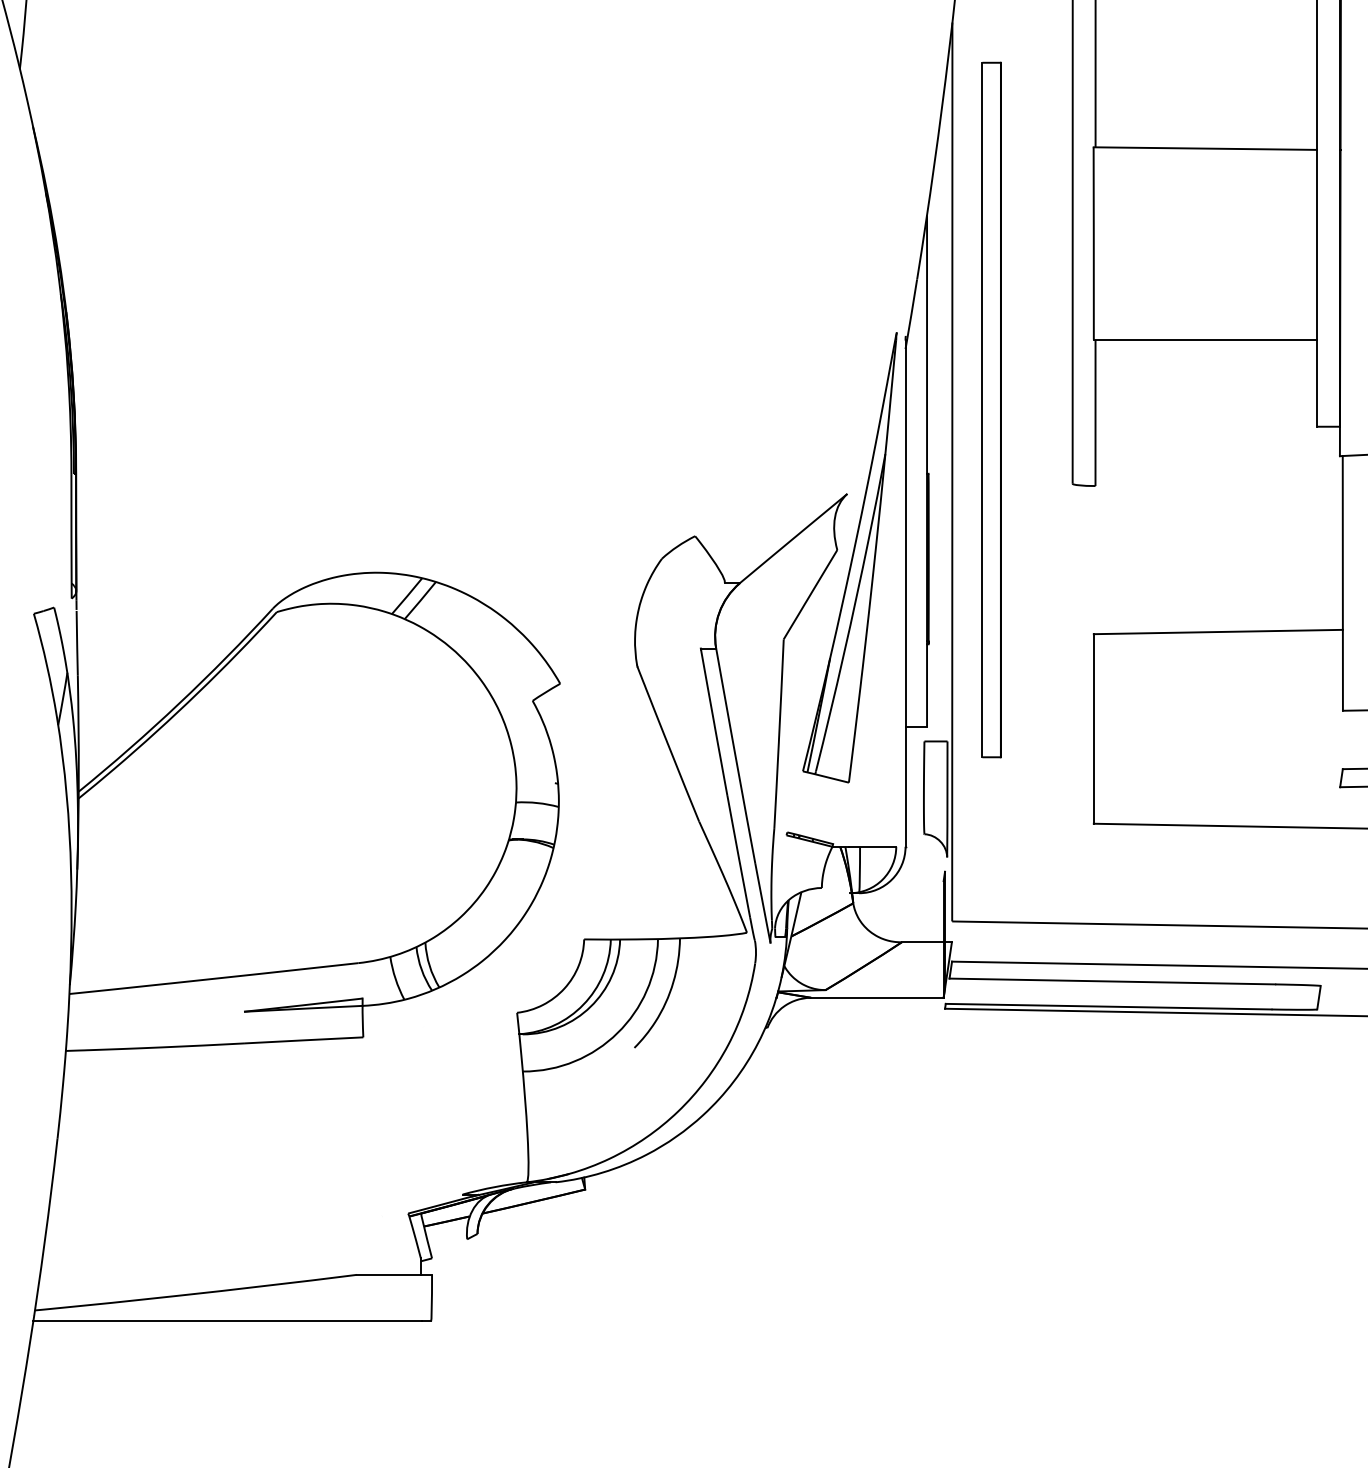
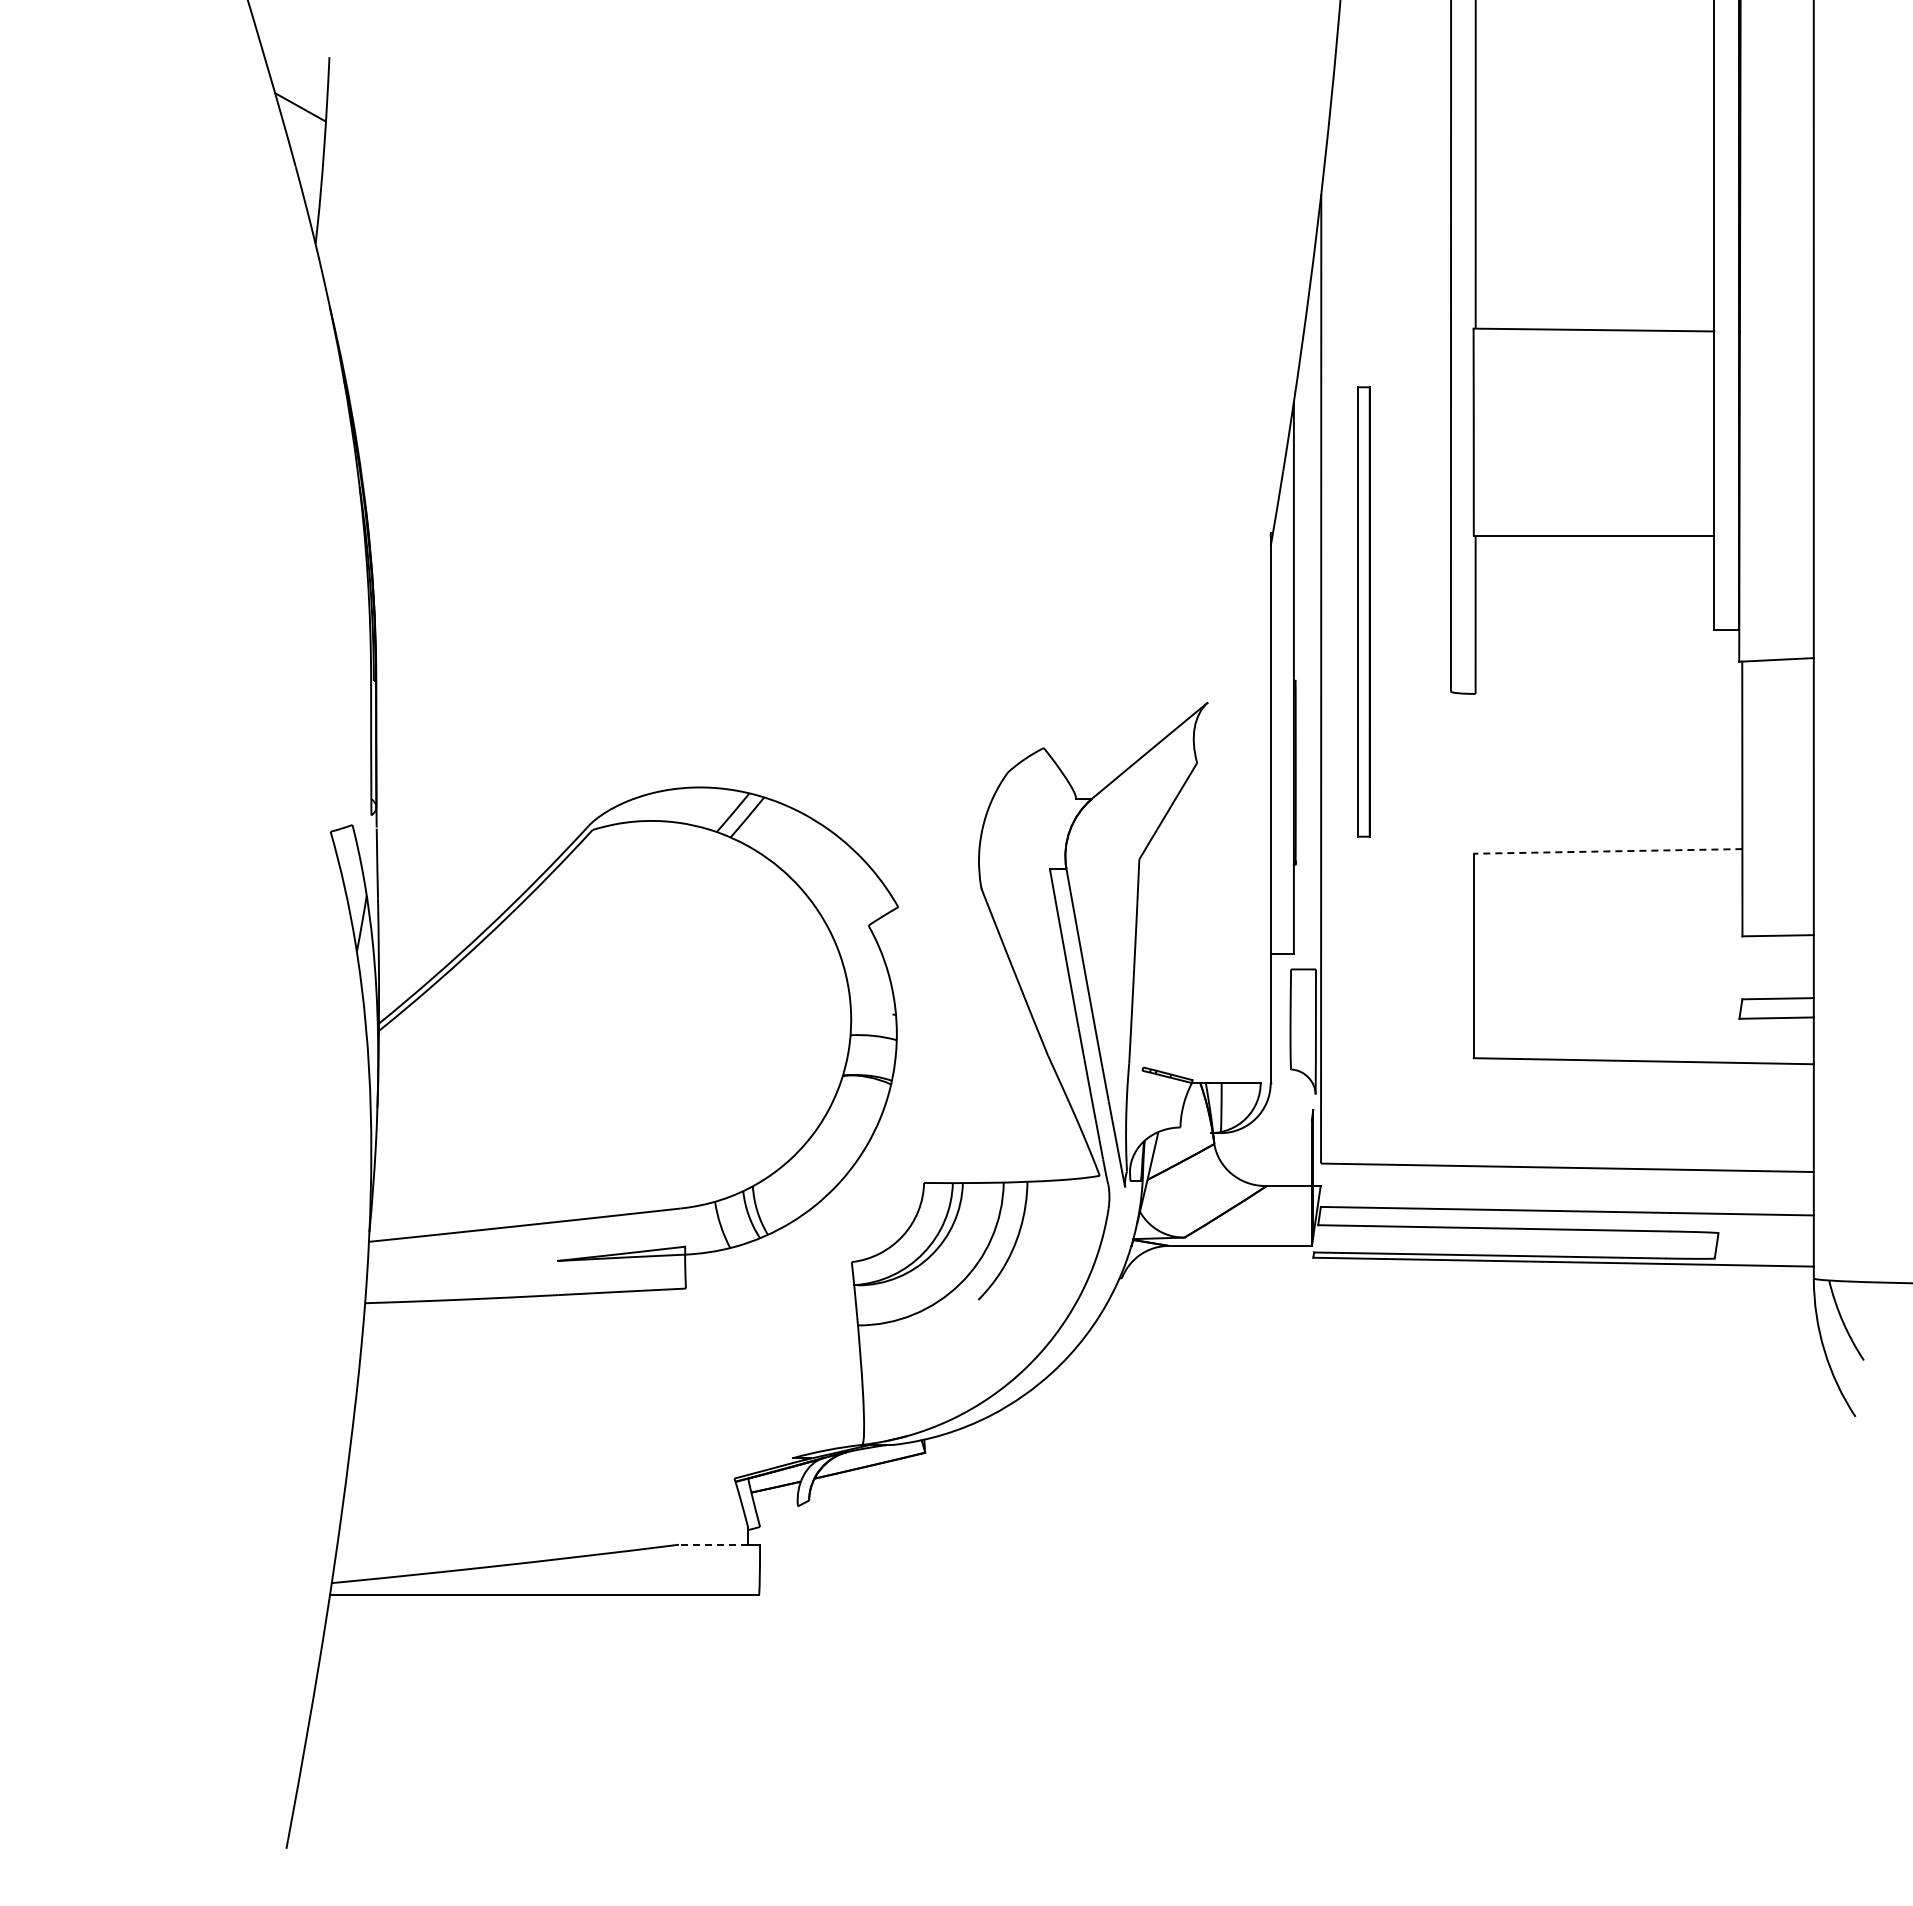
part: (991, 409) -> (1363, 611), size x0.6
part: (849, 557) -> (1210, 771), removed
line: (1217, 632) -> (1607, 851), solid -> dashed
line: (388, 1274) -> (713, 1544), solid -> dashed

